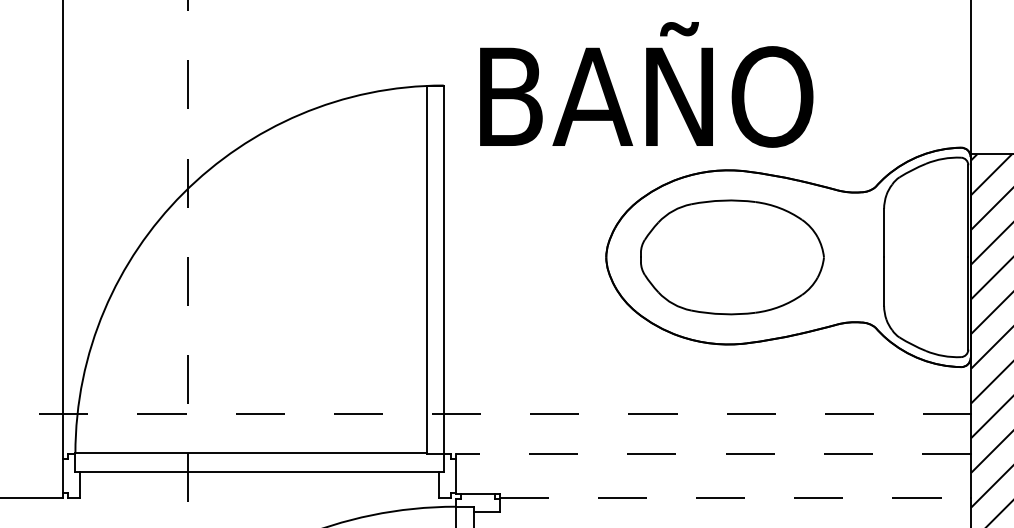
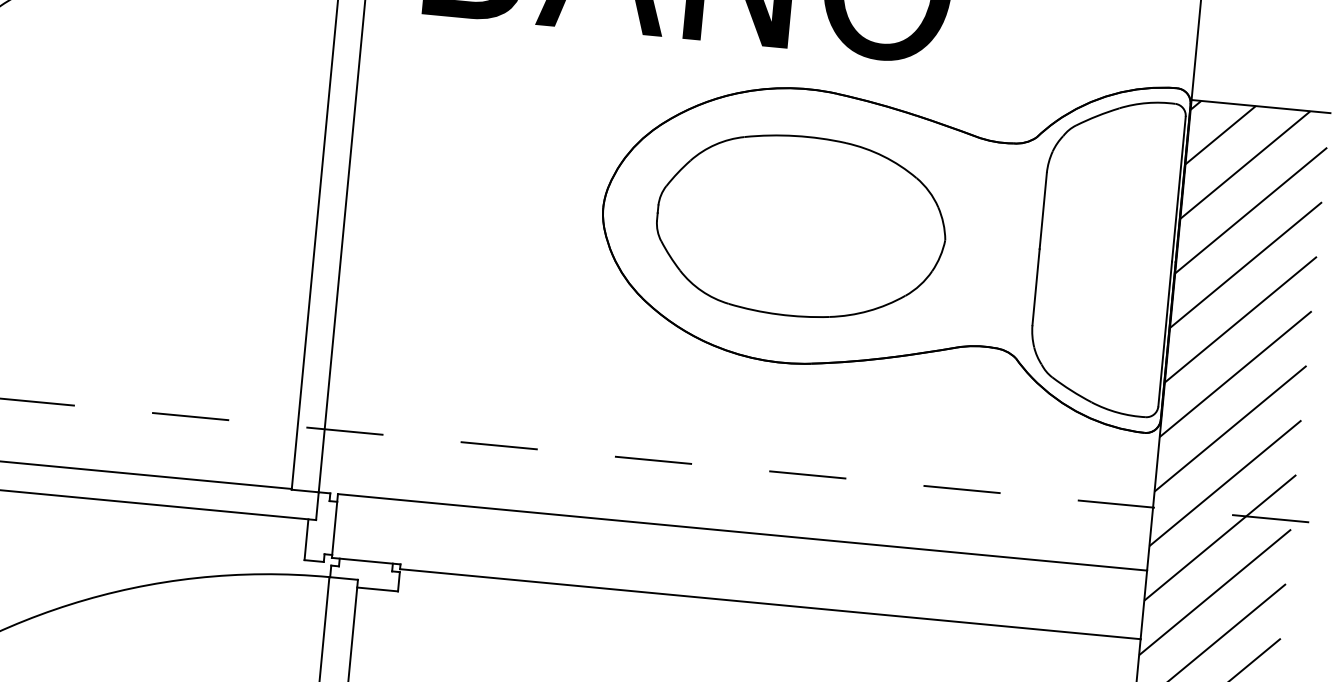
line: (713, 453) -> (742, 531), dashed -> solid
line: (735, 497) -> (770, 604), dashed -> solid

